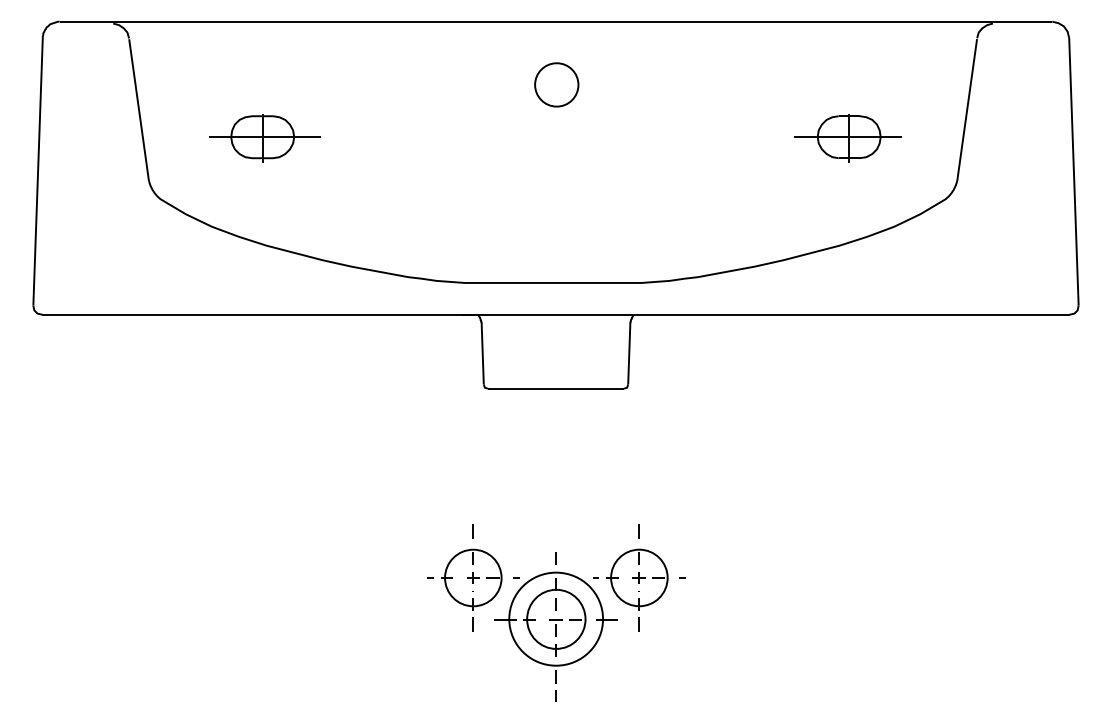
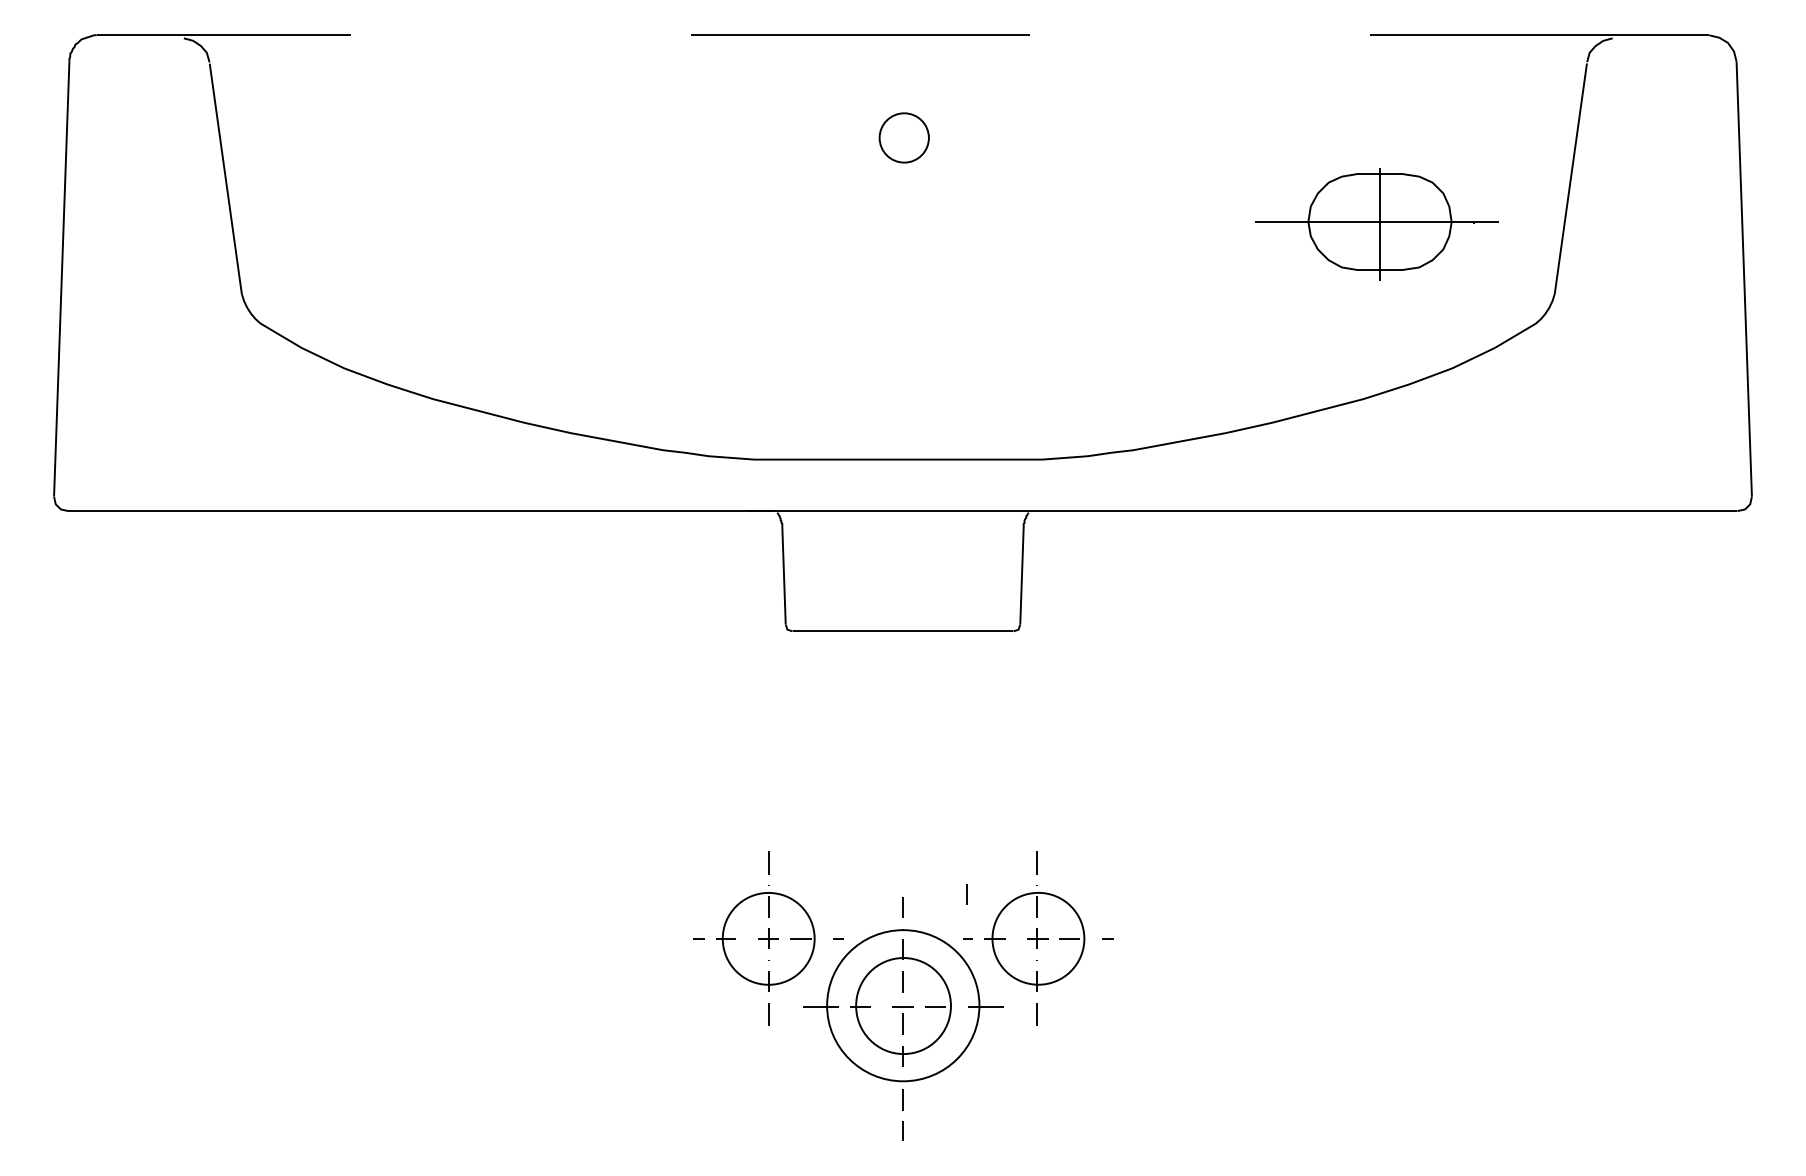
line: (555, 21) -> (902, 34), solid -> dashed
circle: (556, 84) -> (903, 137), size x0.7
part: (264, 138) -> (429, 224), removed
part: (847, 138) -> (1376, 224), size x1.4
line: (594, 550) -> (965, 894), added

